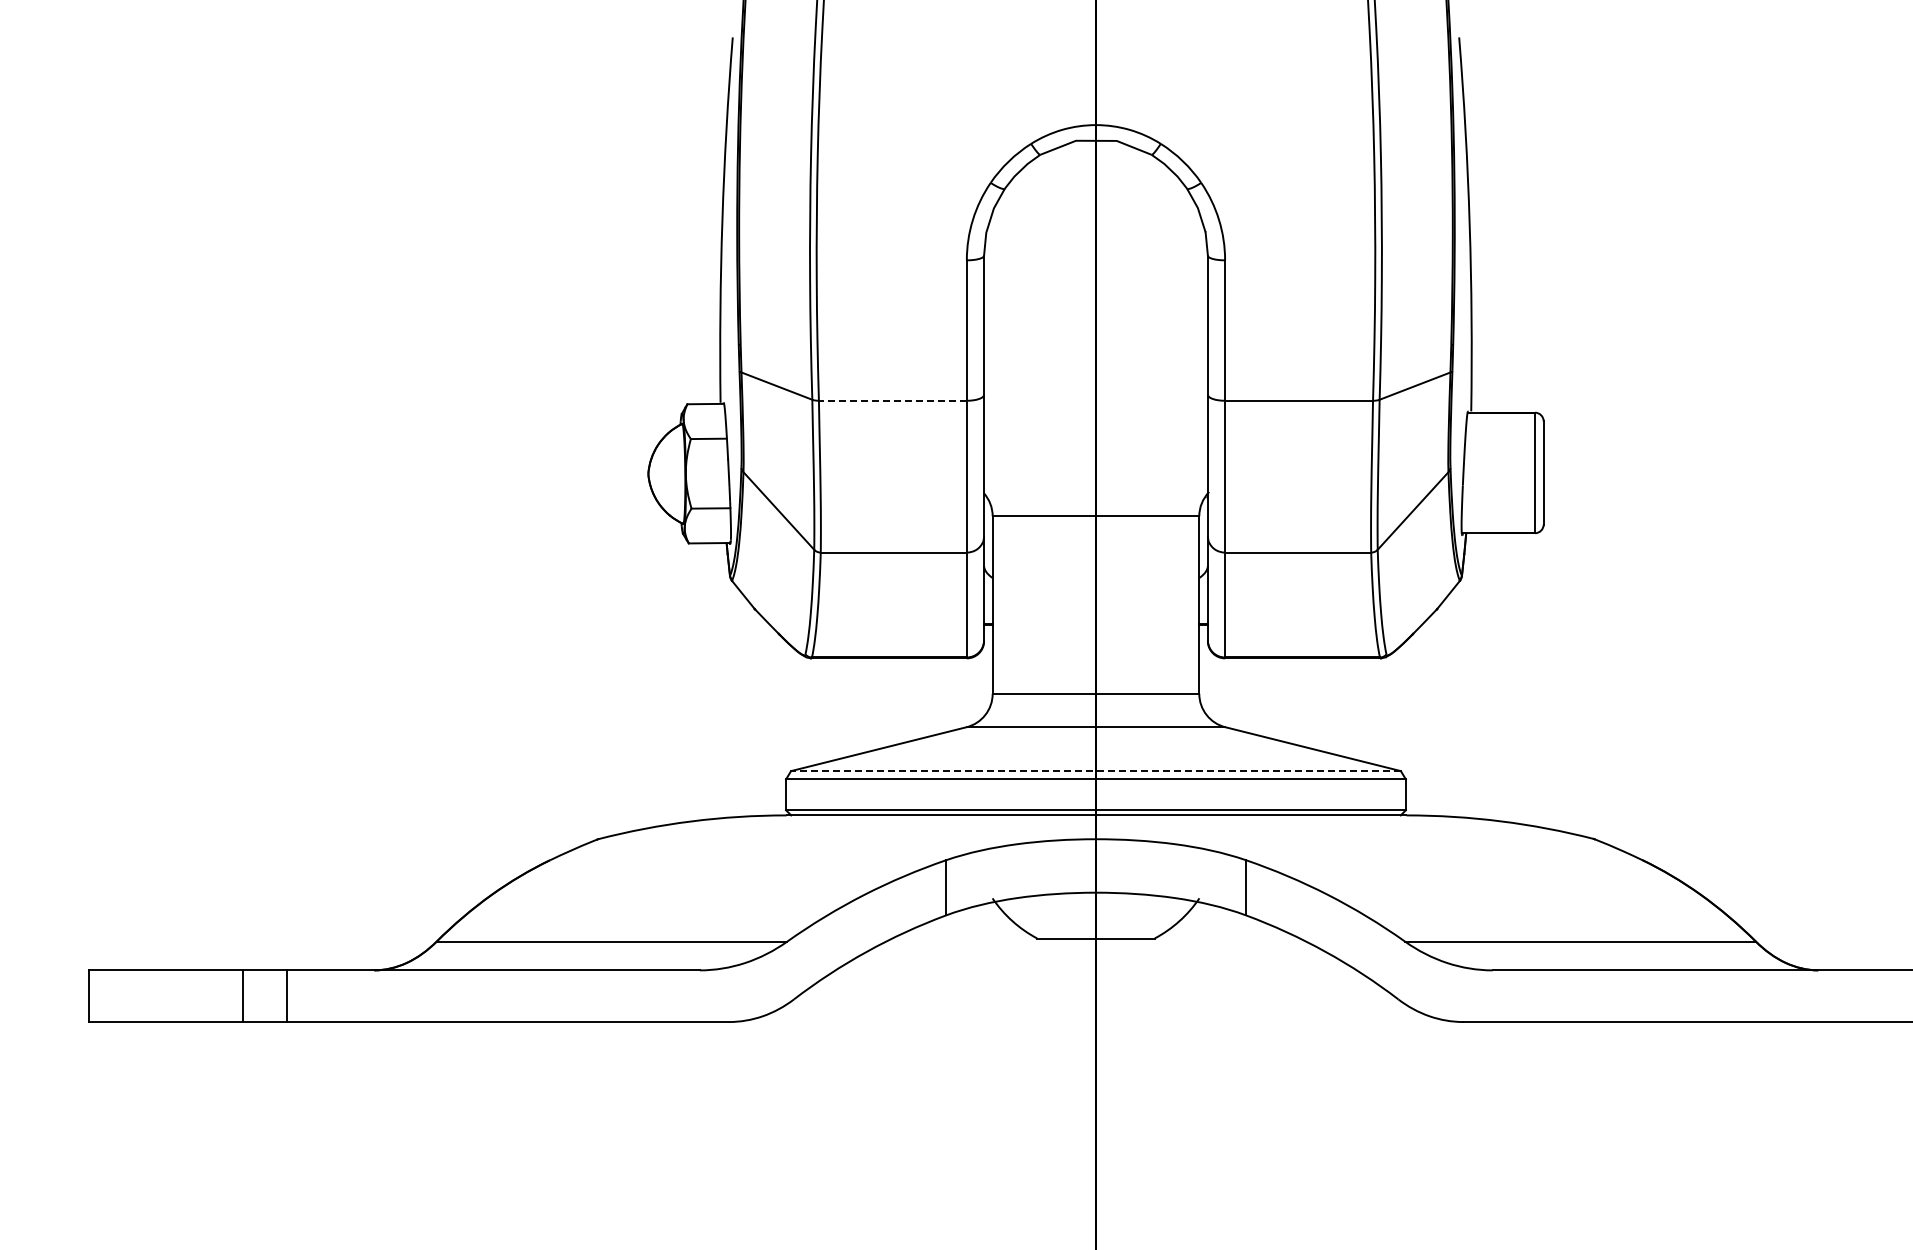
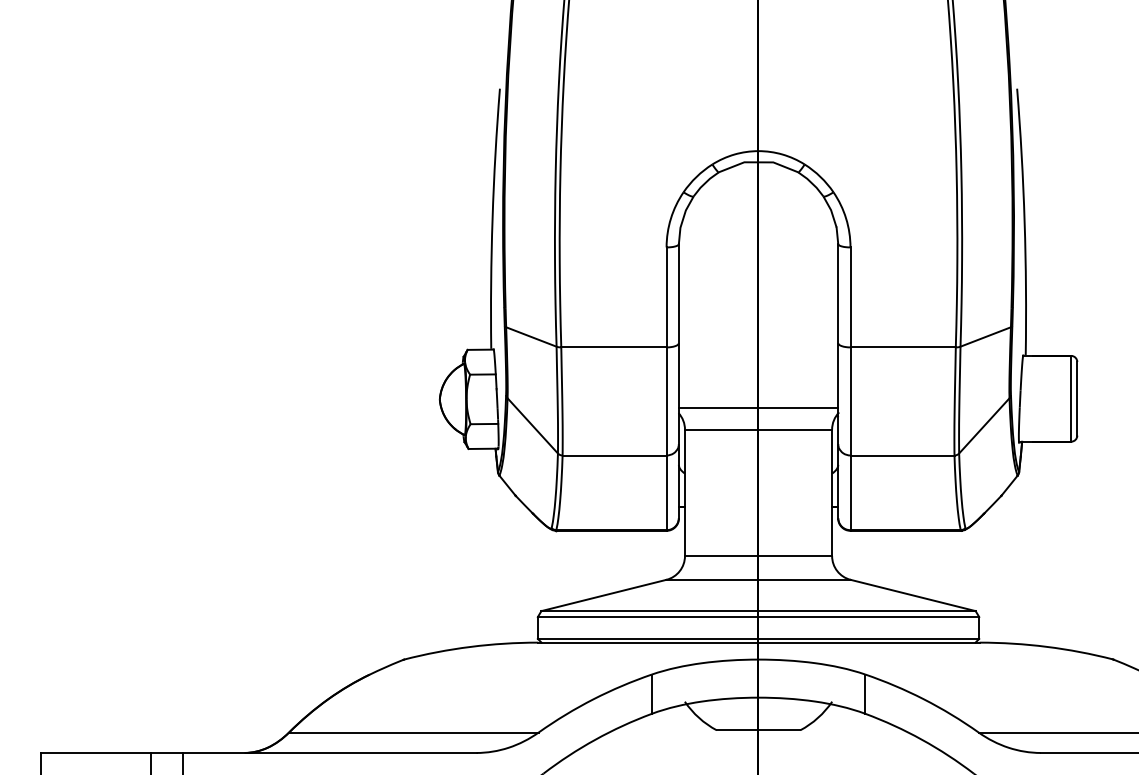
line: (892, 400) -> (613, 347), dashed -> solid
line: (1095, 485) -> (758, 407), added
line: (1095, 771) -> (758, 611), dashed -> solid

